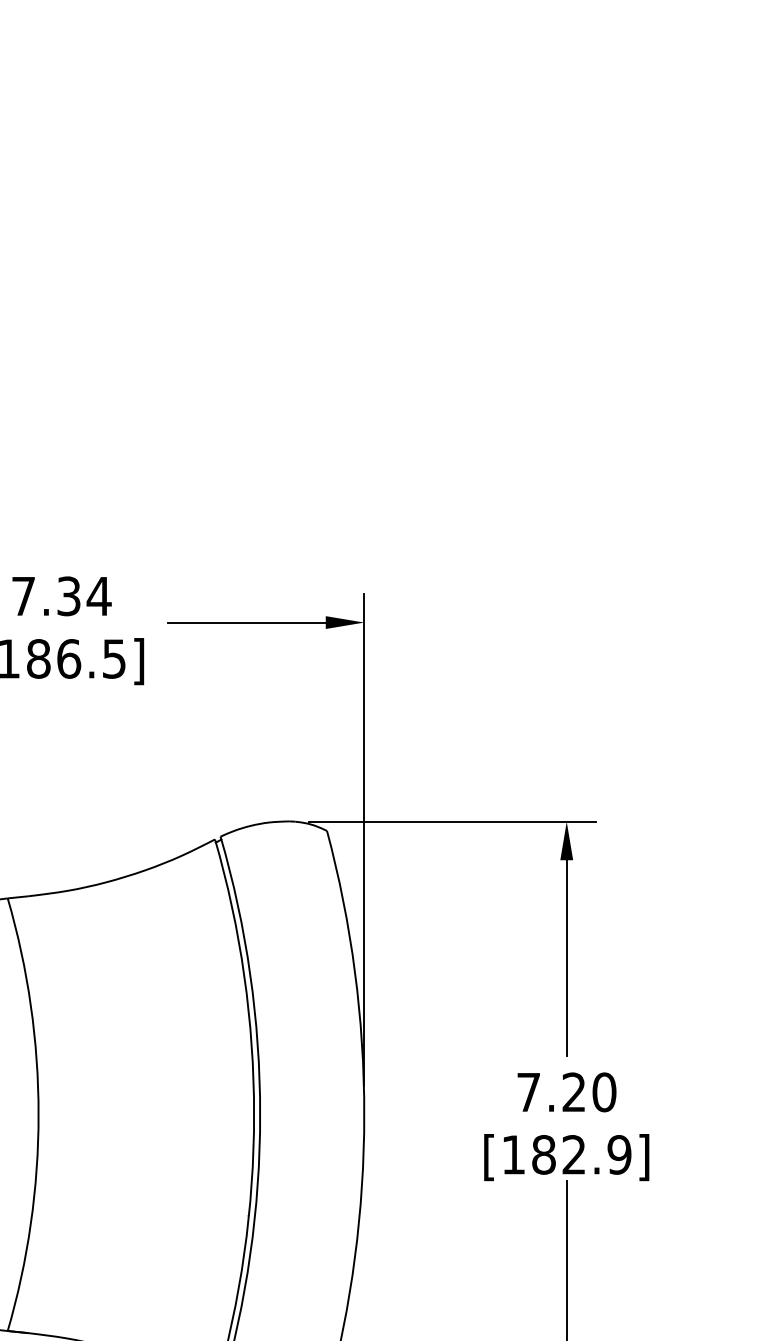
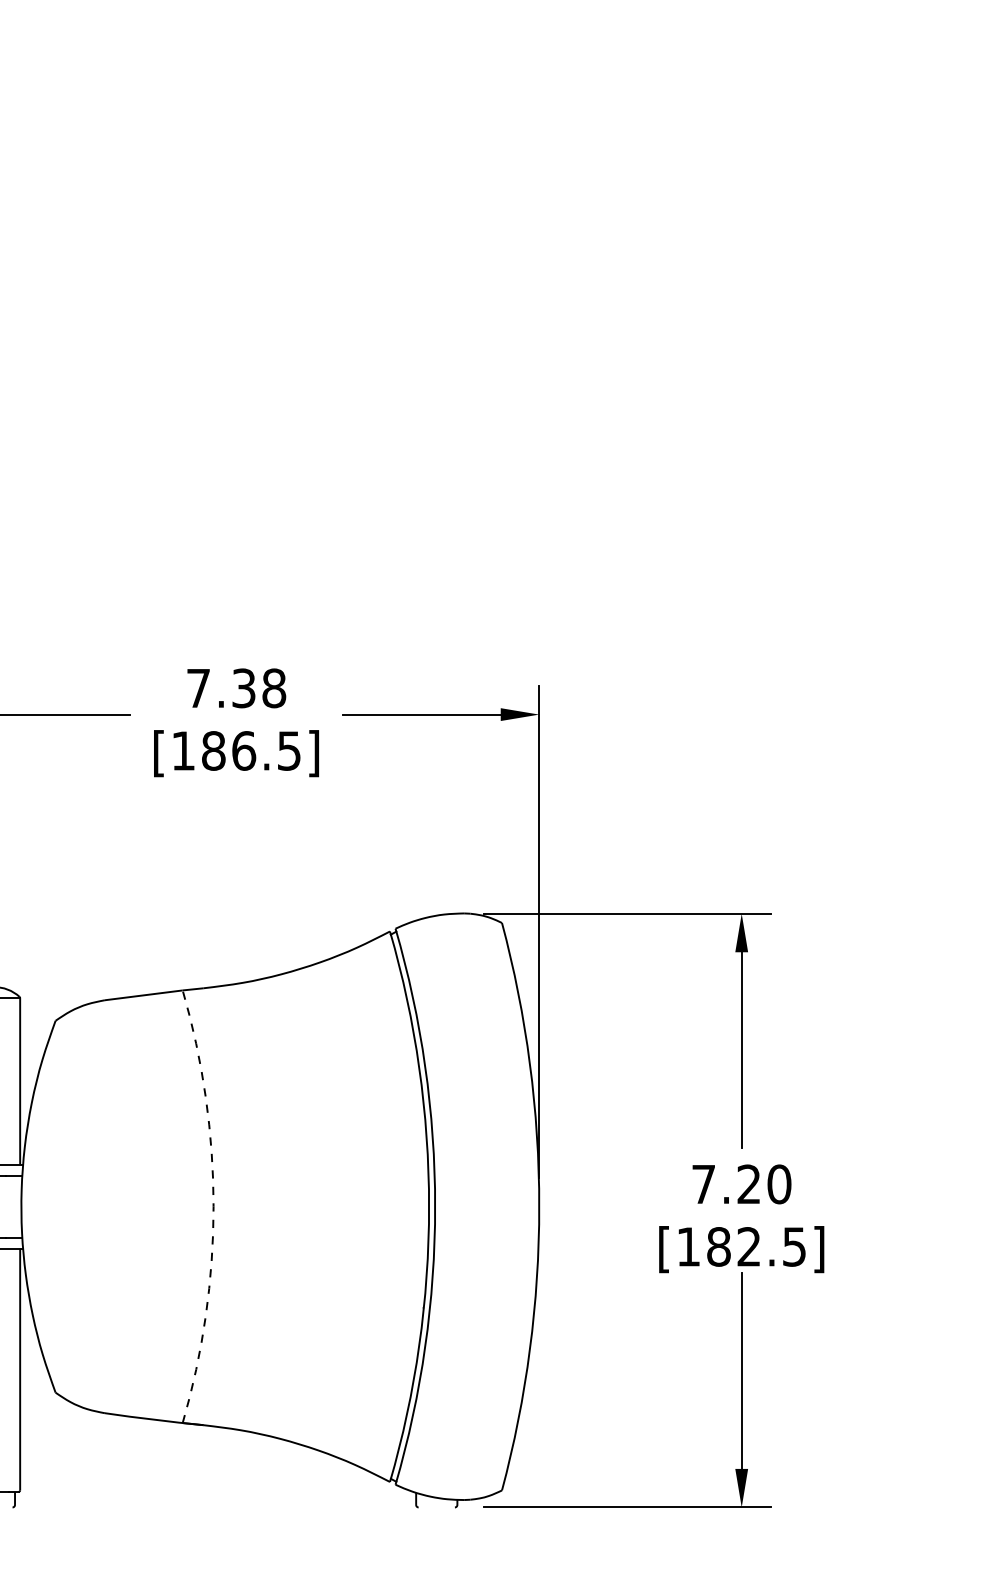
text: (98, 596) -> (273, 688), 7.34 -> 7.38
arc: (38, 1114) -> (213, 1206), solid -> dashed
text: (619, 1154) -> (794, 1246), [182.9] -> [182.5]

